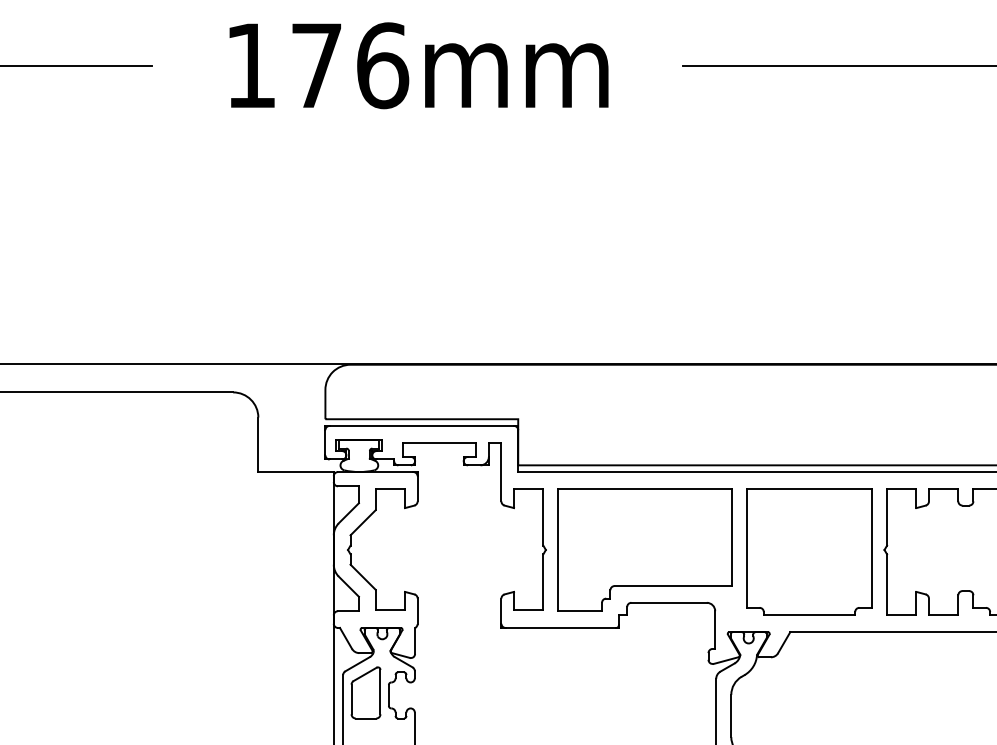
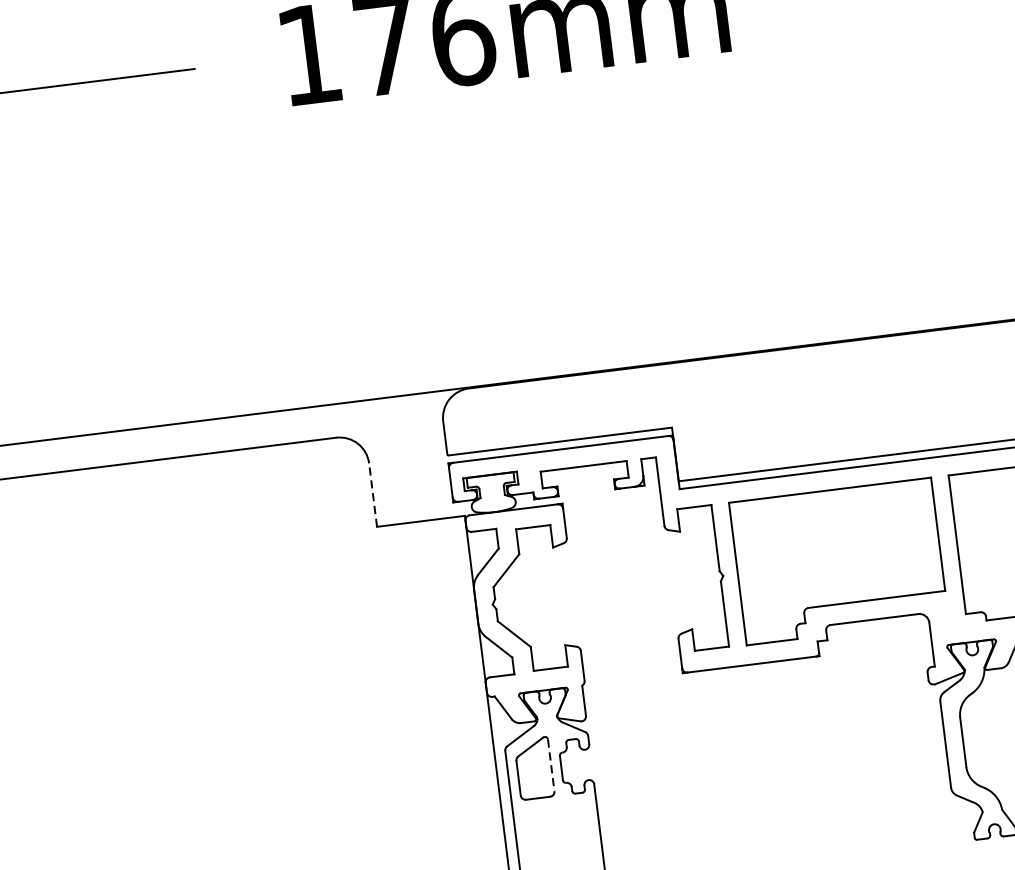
line: (258, 444) -> (373, 494), solid -> dashed
line: (380, 692) -> (551, 765), solid -> dashed

